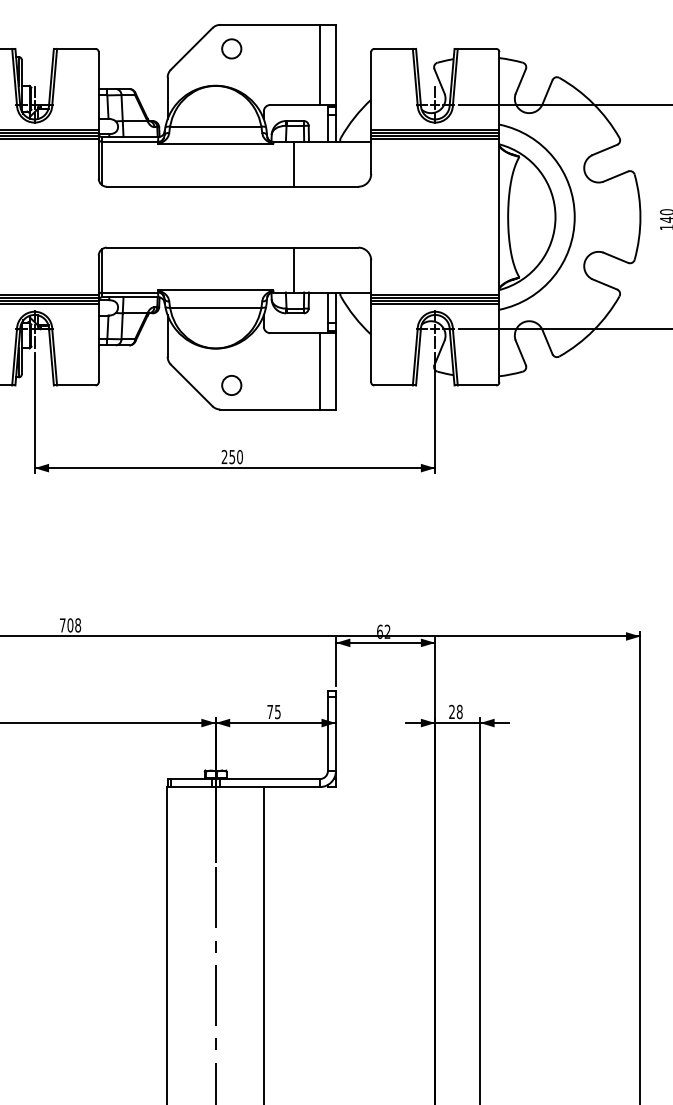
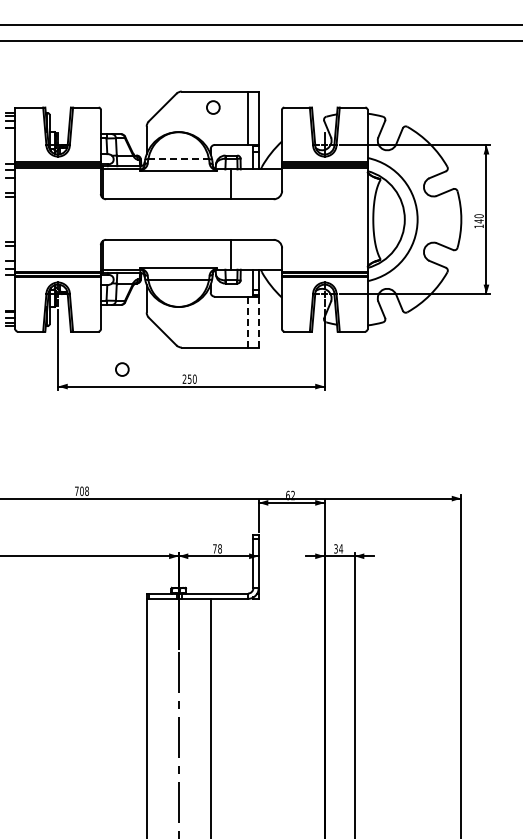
circle: (231, 48) -> (213, 107), moved
line: (216, 126) -> (179, 159), solid -> dashed
line: (335, 370) -> (258, 321), solid -> dashed
line: (320, 371) -> (248, 322), solid -> dashed
circle: (231, 385) -> (122, 369), moved
text: (277, 711) -> (219, 548), 75 -> 78
text: (455, 711) -> (338, 548), 28 -> 34

